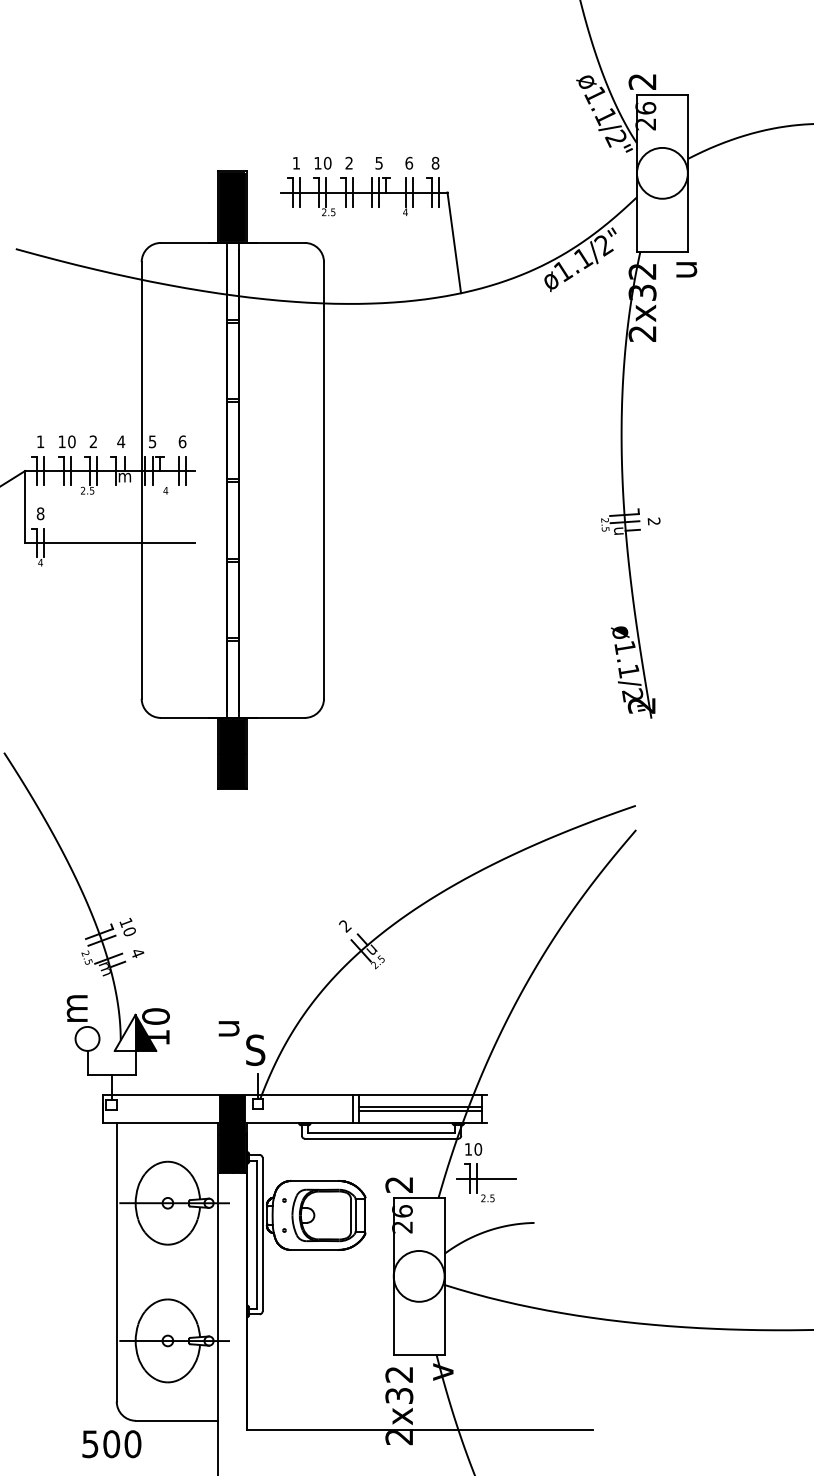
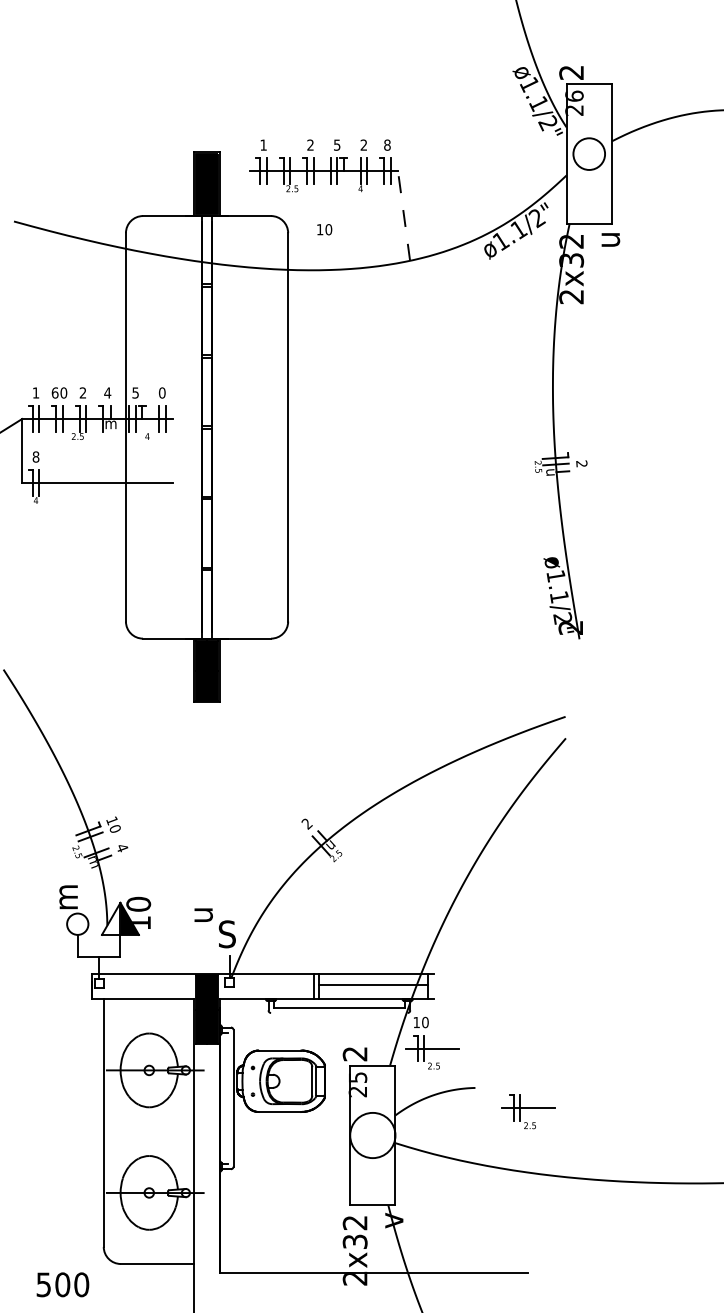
text: (322, 162) -> (324, 228), moved
text: (409, 162) -> (364, 144), 6 -> 2
circle: (662, 172) -> (589, 153), size x0.7
line: (454, 242) -> (404, 215), solid -> dashed
text: (61, 441) -> (54, 392), 10 -> 60
text: (182, 441) -> (162, 392), 6 -> 0
line: (419, 1110) -> (373, 987), removed
line: (381, 1138) -> (339, 1012), removed
text: (402, 1211) -> (357, 1077), 26 -> 25
line: (256, 1234) -> (228, 1098), removed
part: (594, 1249) -> (528, 1111), added
text: (111, 1444) -> (62, 1285), moved

